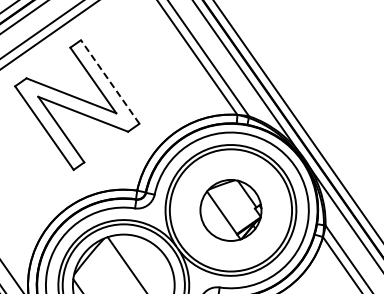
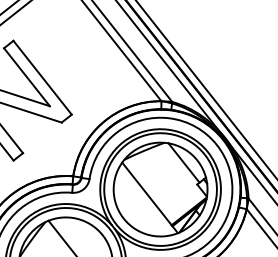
line: (110, 82) -> (42, 78), dashed -> solid
part: (230, 210) -> (160, 189), size x1.67

